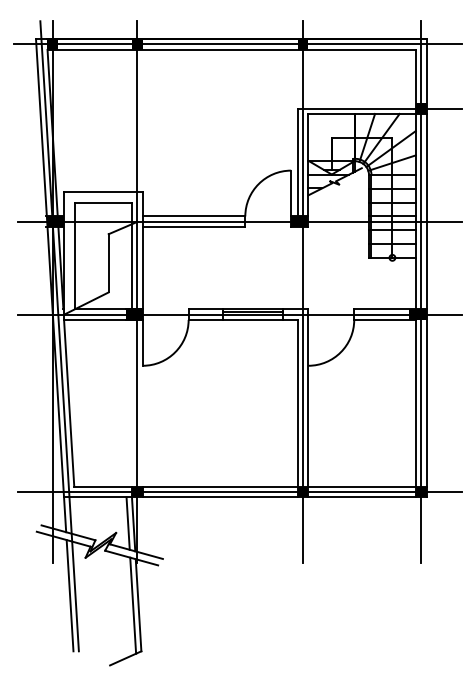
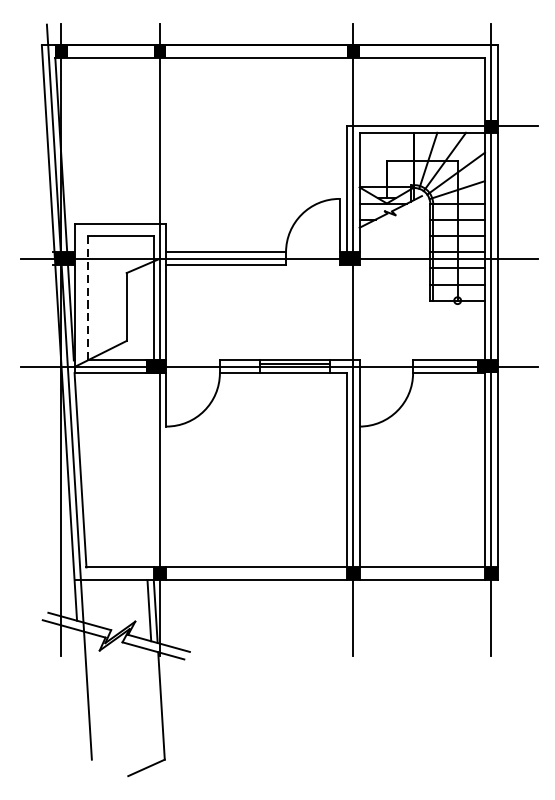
line: (237, 44) -> (276, 51), removed
line: (75, 256) -> (87, 299), solid -> dashed
line: (239, 491) -> (279, 573), removed
line: (69, 595) -> (80, 694), removed
line: (133, 605) -> (155, 706), removed

